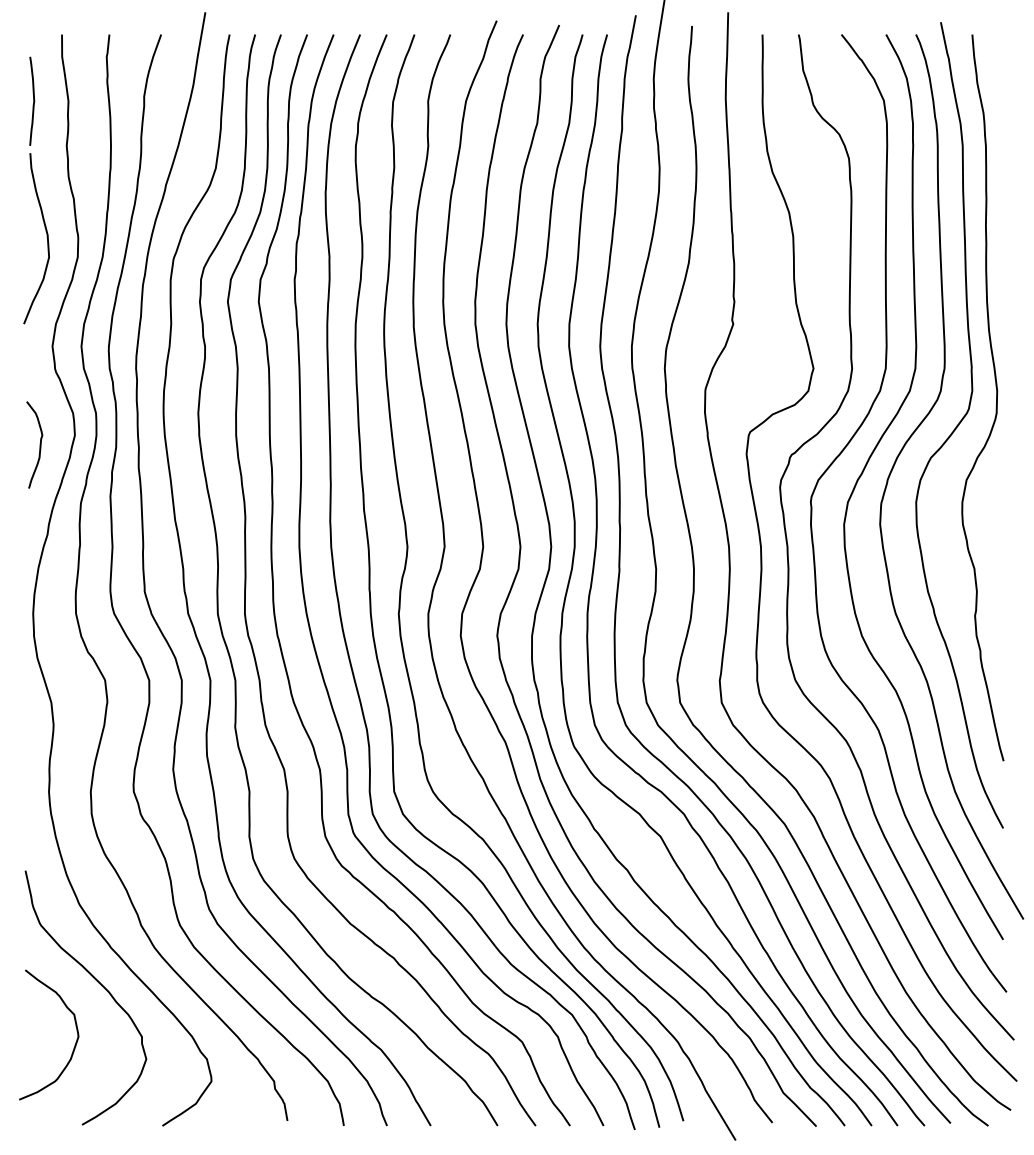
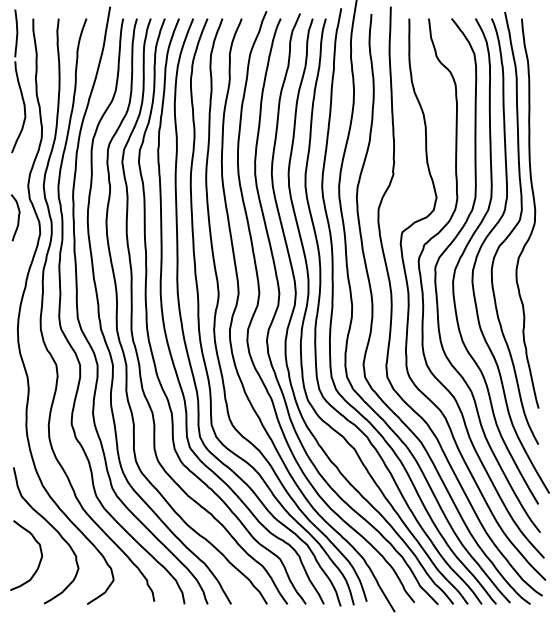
part: (36, 190) -> (18, 81), moved
curve: (38, 446) -> (17, 218), moved

